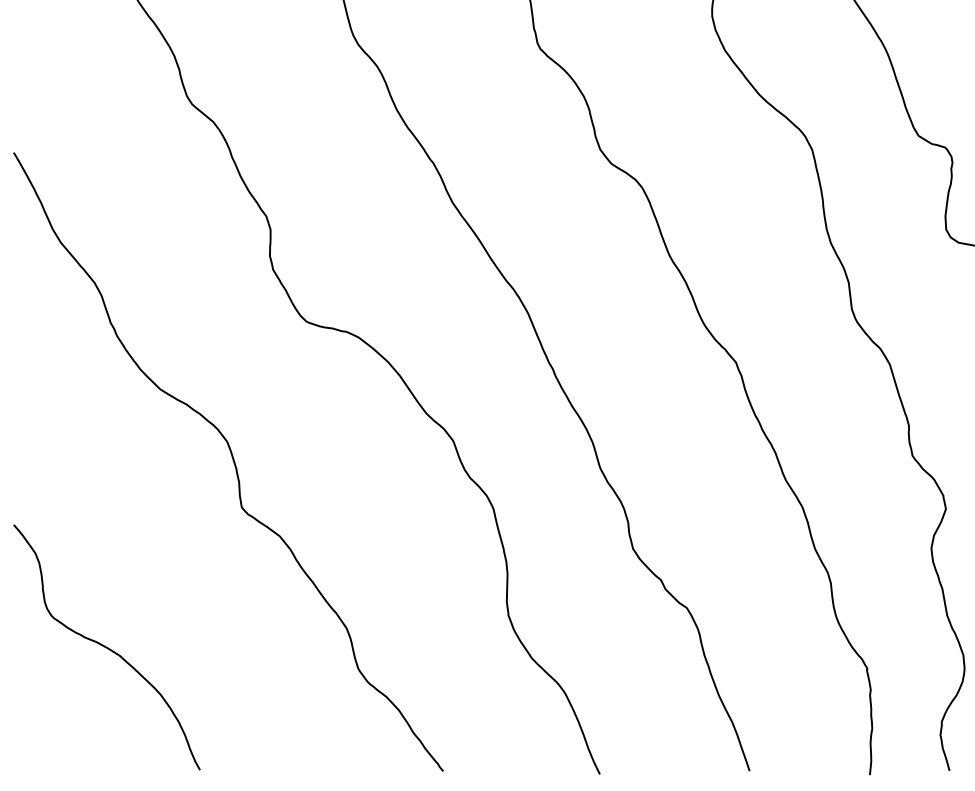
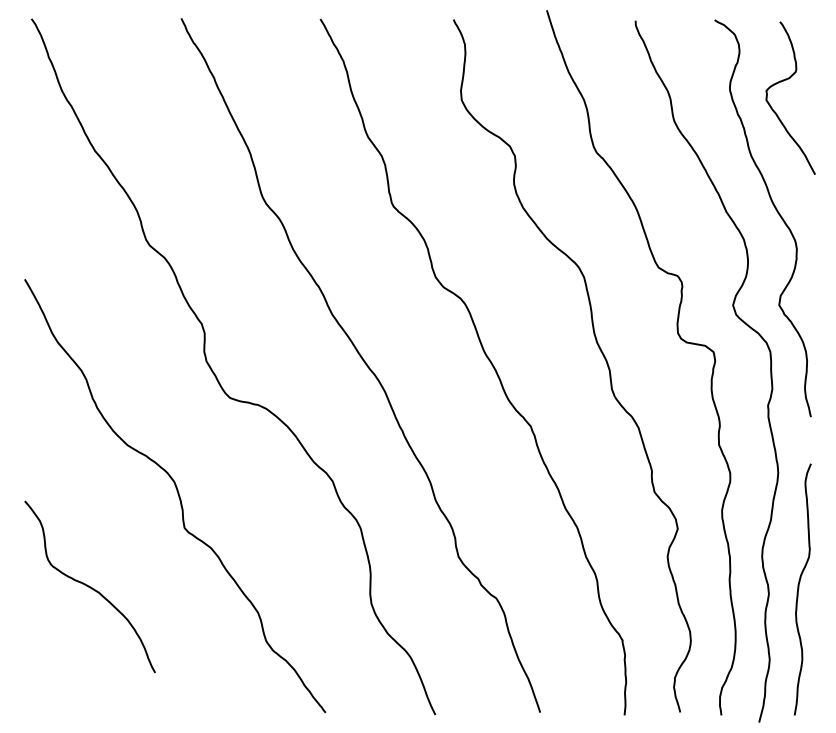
curve: (106, 646) -> (89, 586), moved

